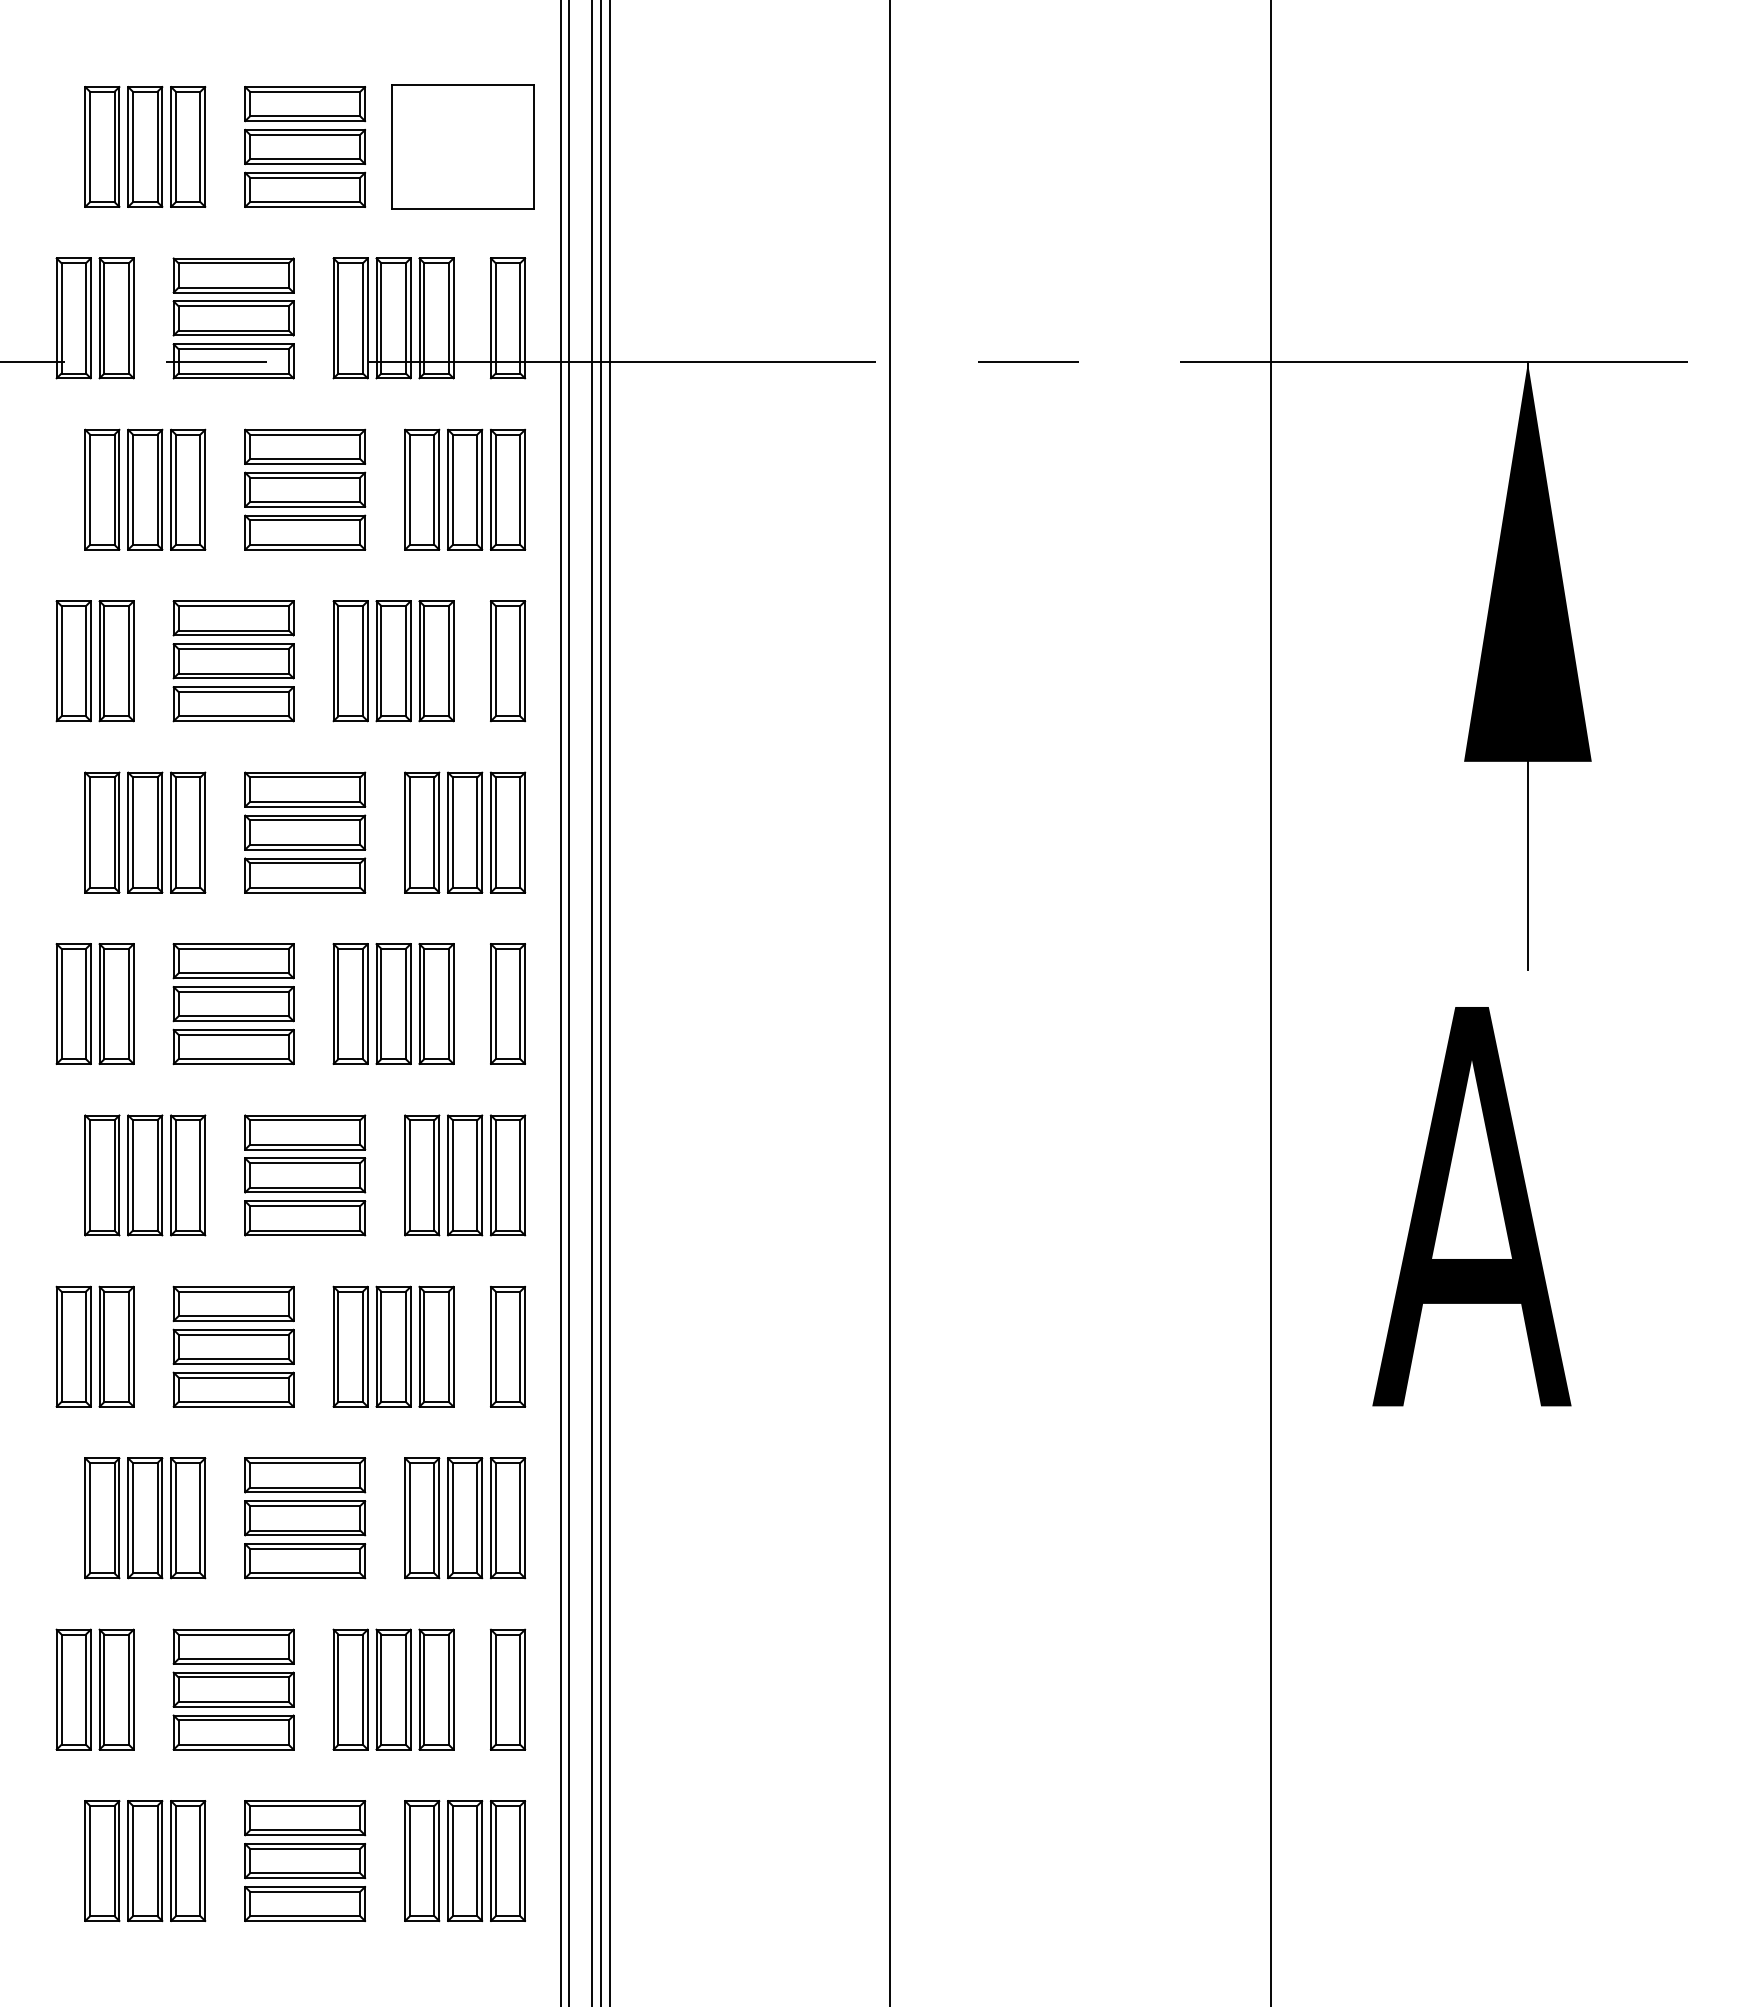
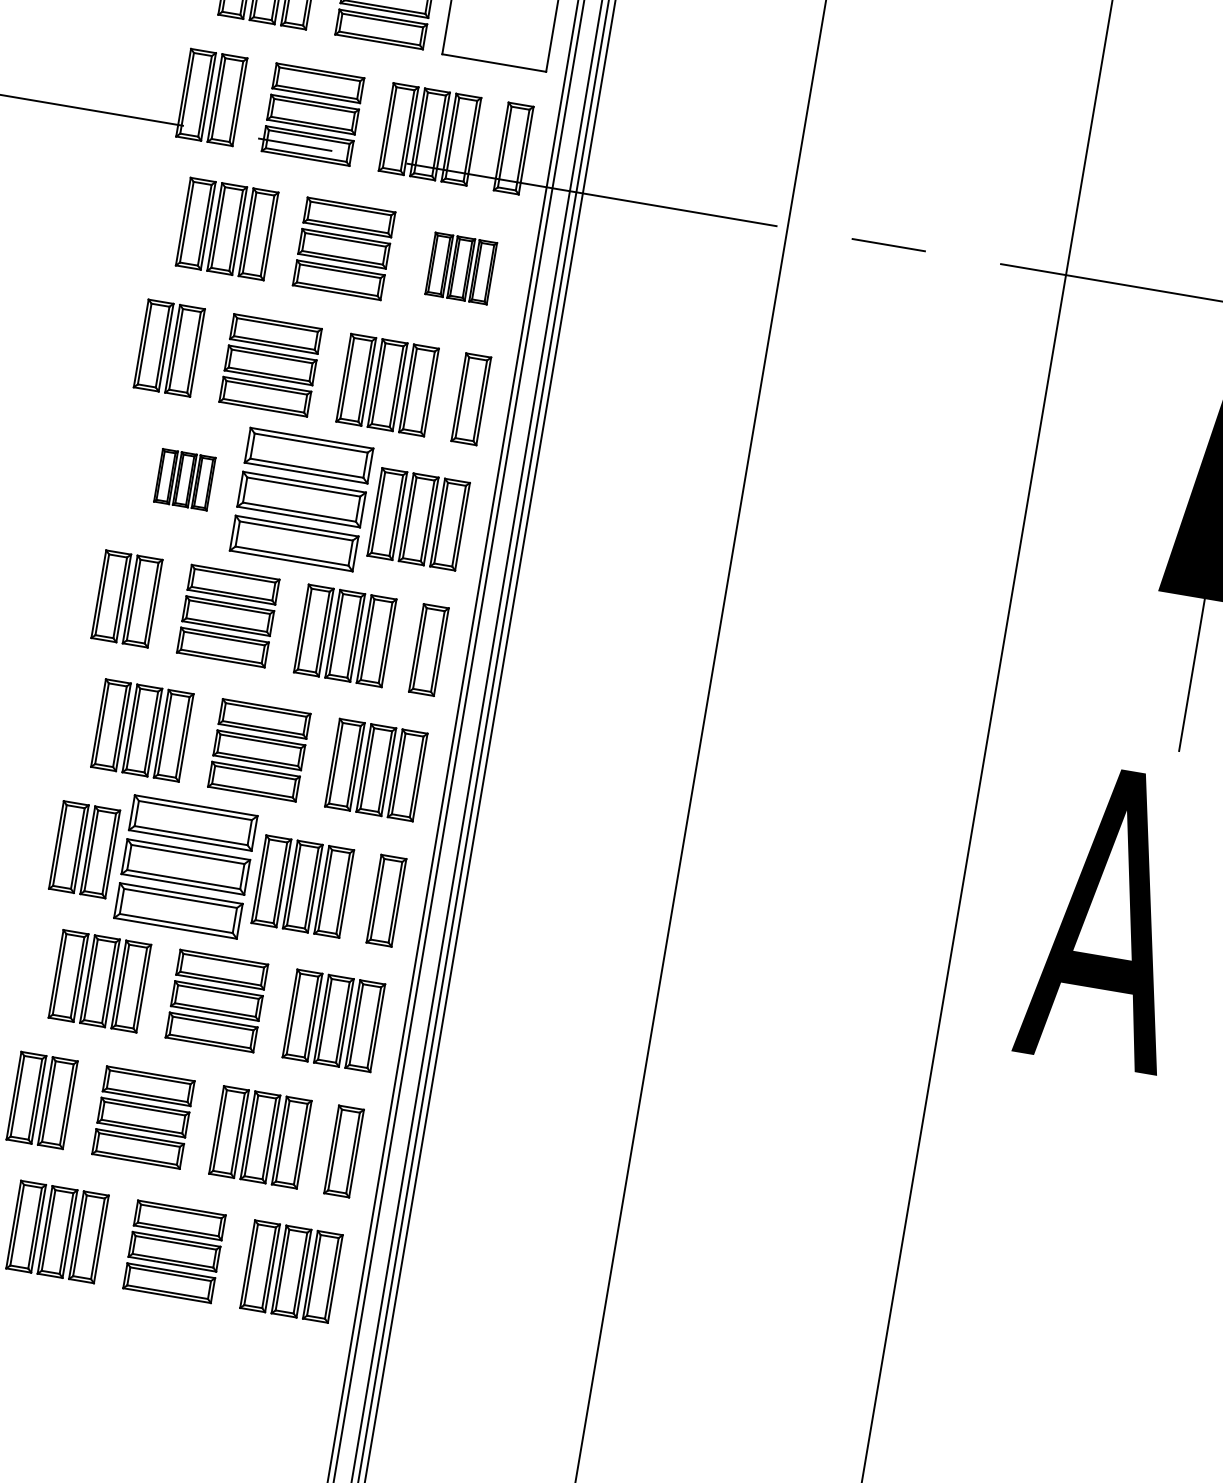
part: (465, 489) -> (461, 268), size x0.7
part: (145, 832) -> (184, 479), size x0.6
part: (305, 832) -> (301, 499), size x1.4
part: (233, 1346) -> (185, 866), size x1.4

